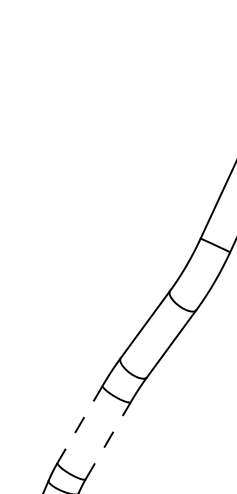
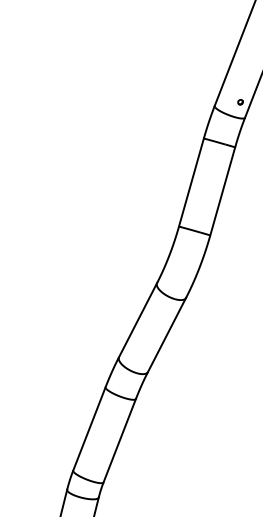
line: (80, 423) -> (89, 428), dashed -> solid
line: (108, 440) -> (119, 440), dashed -> solid

